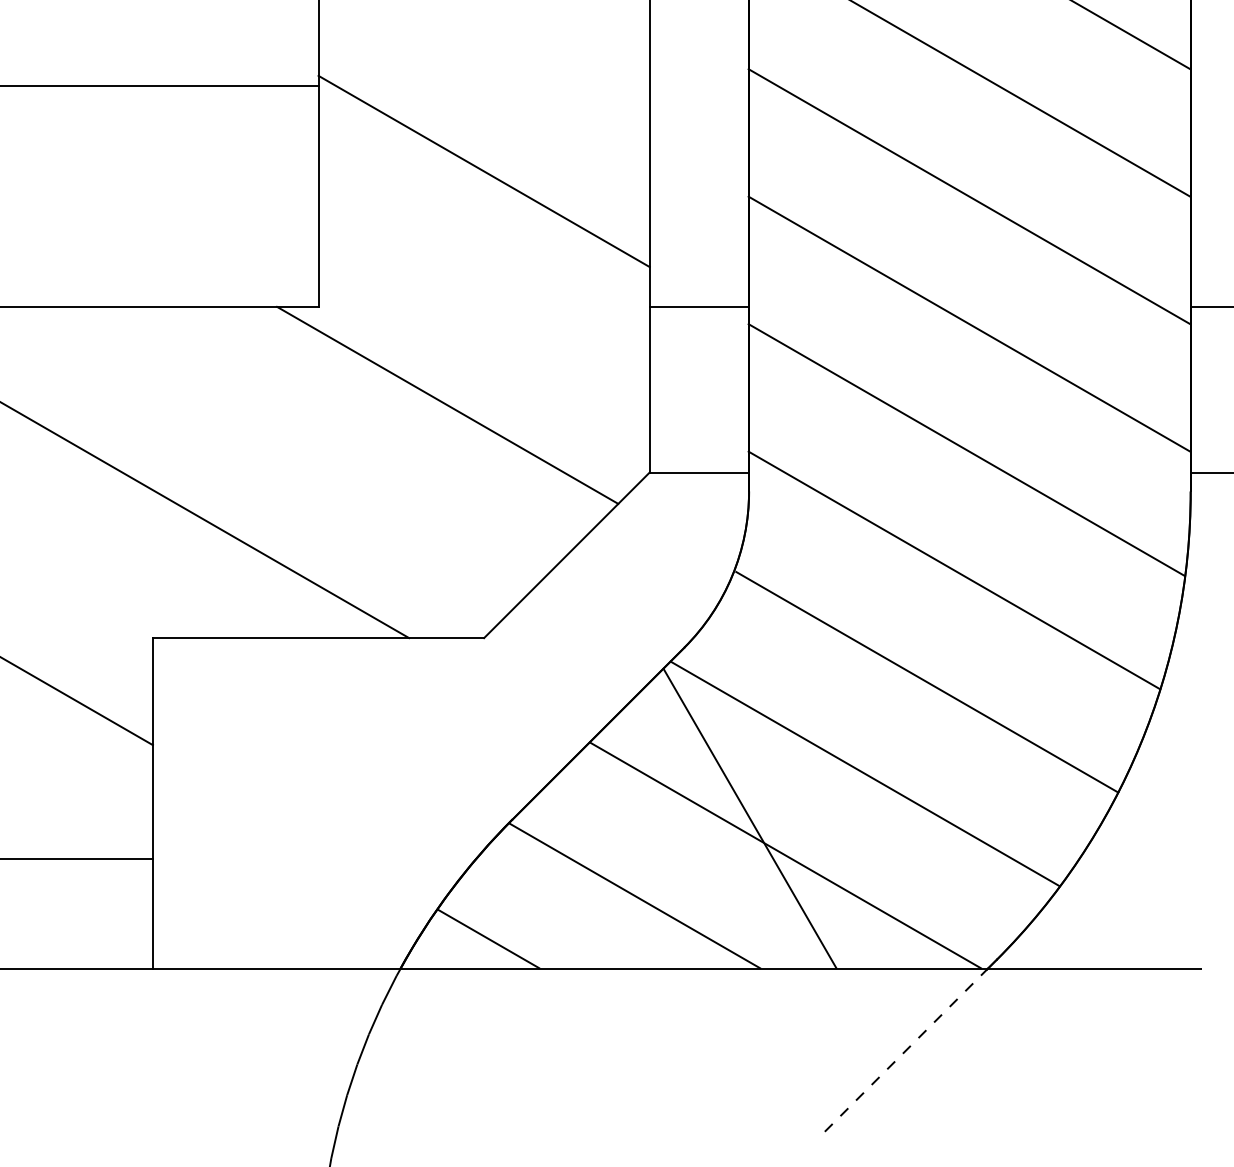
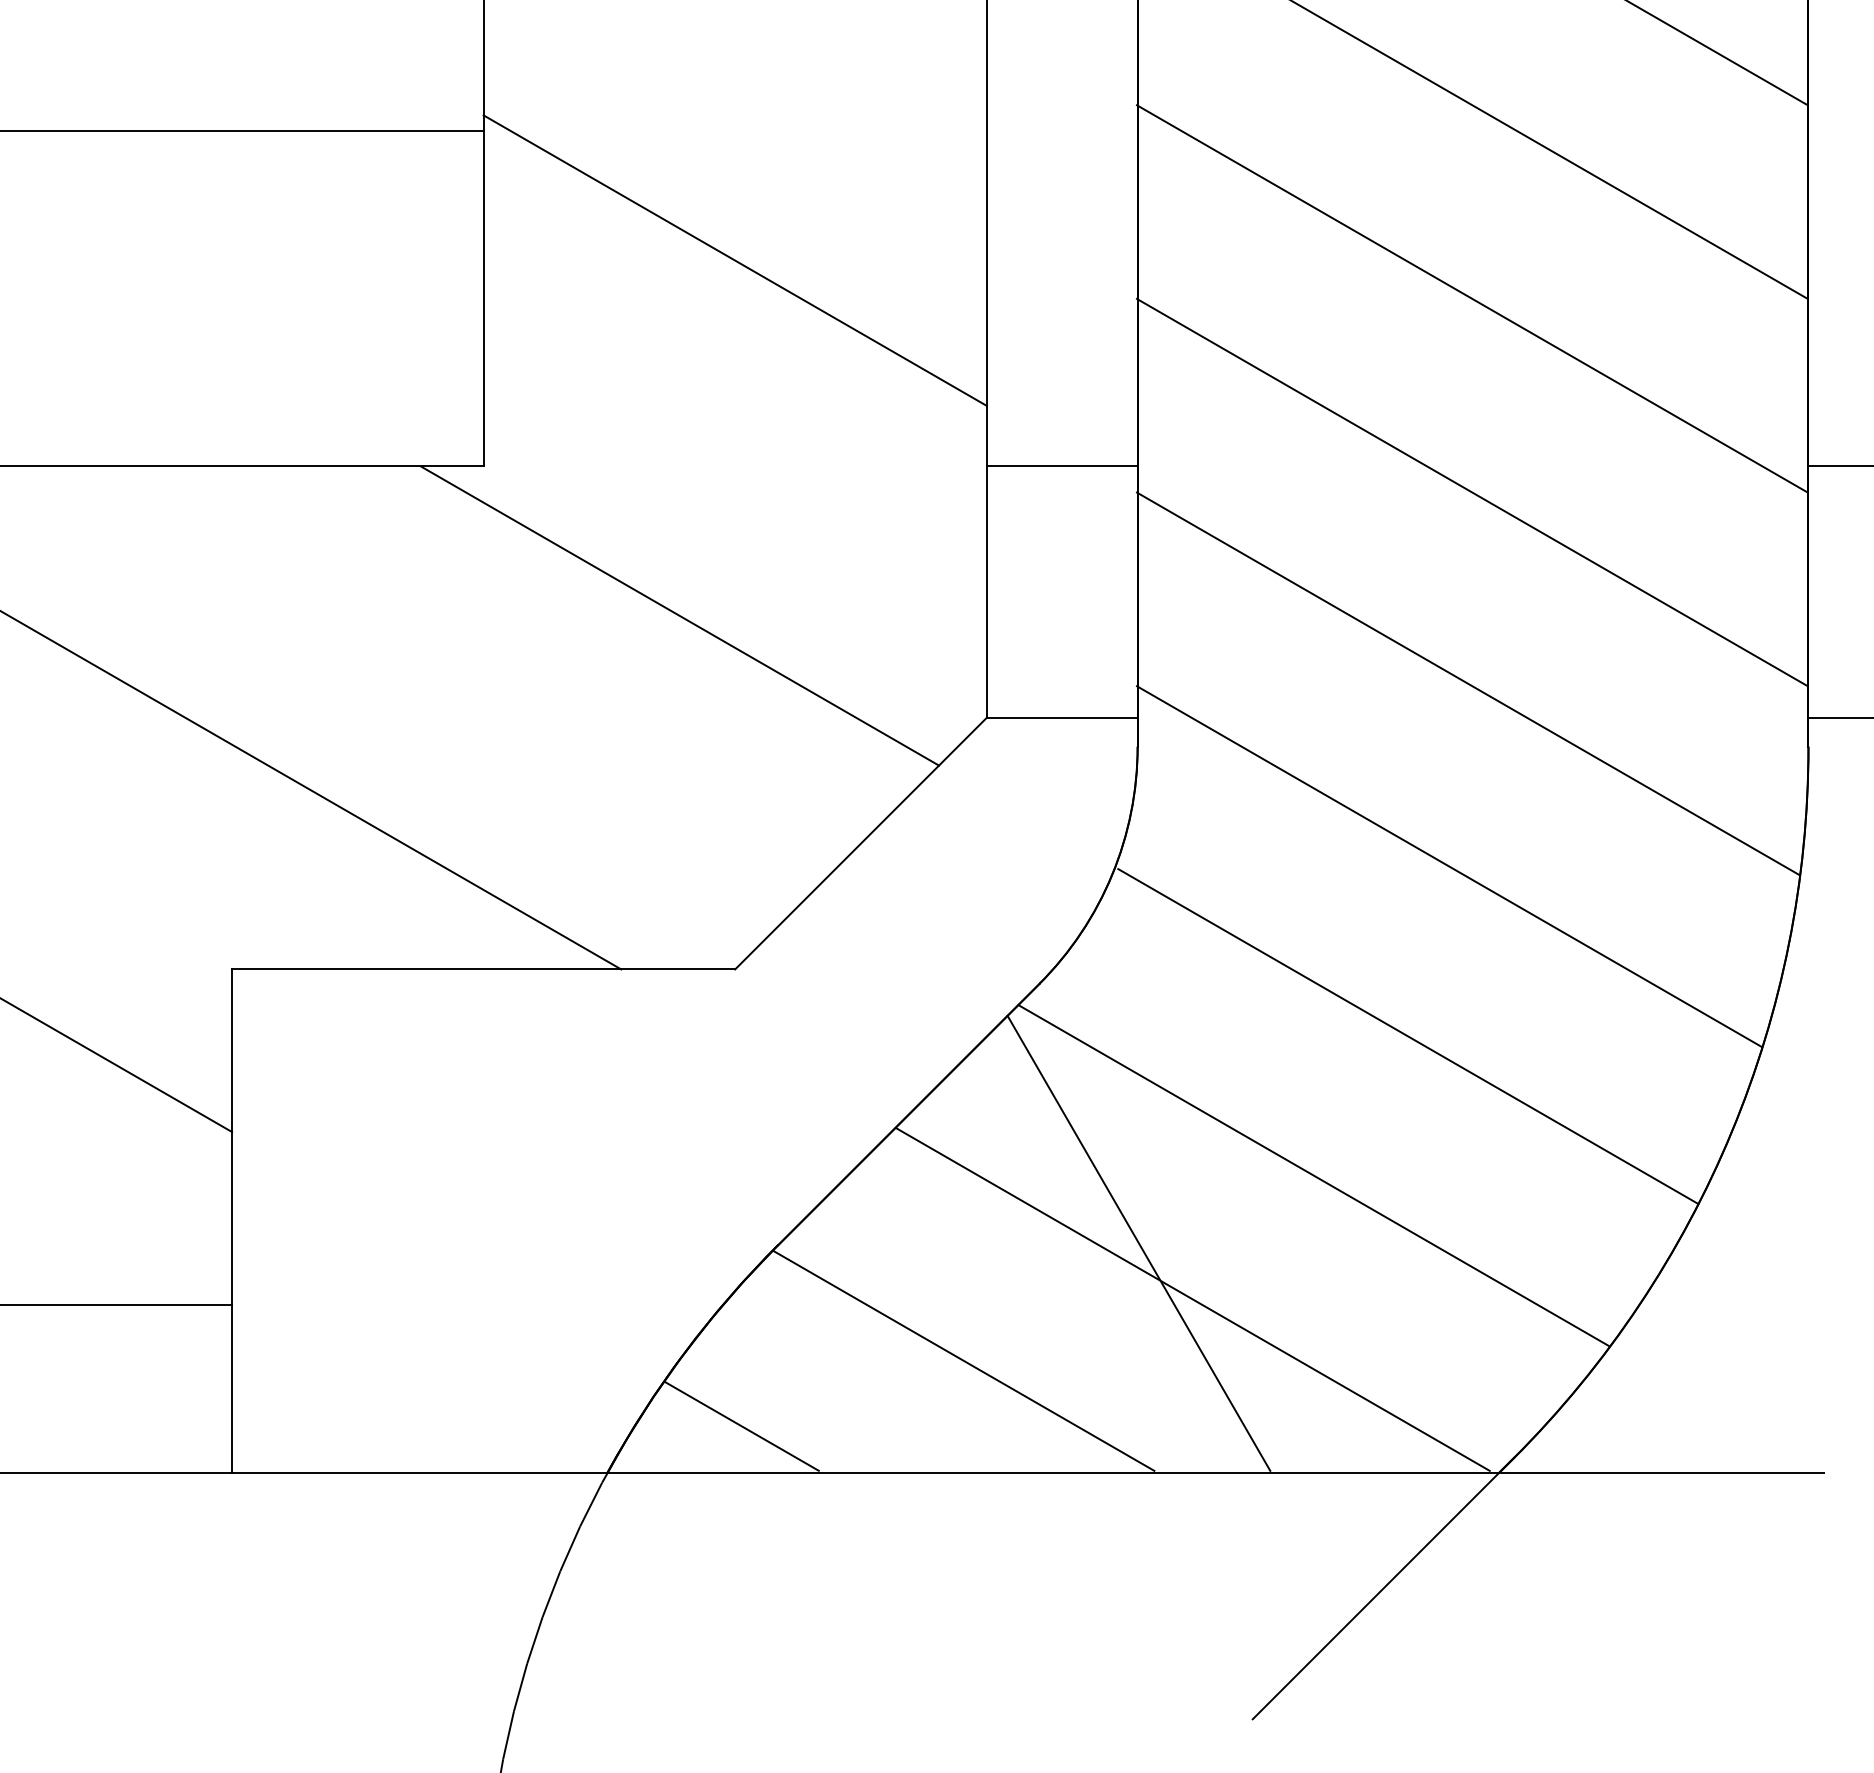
line: (910, 1045) -> (1382, 1588), dashed -> solid

